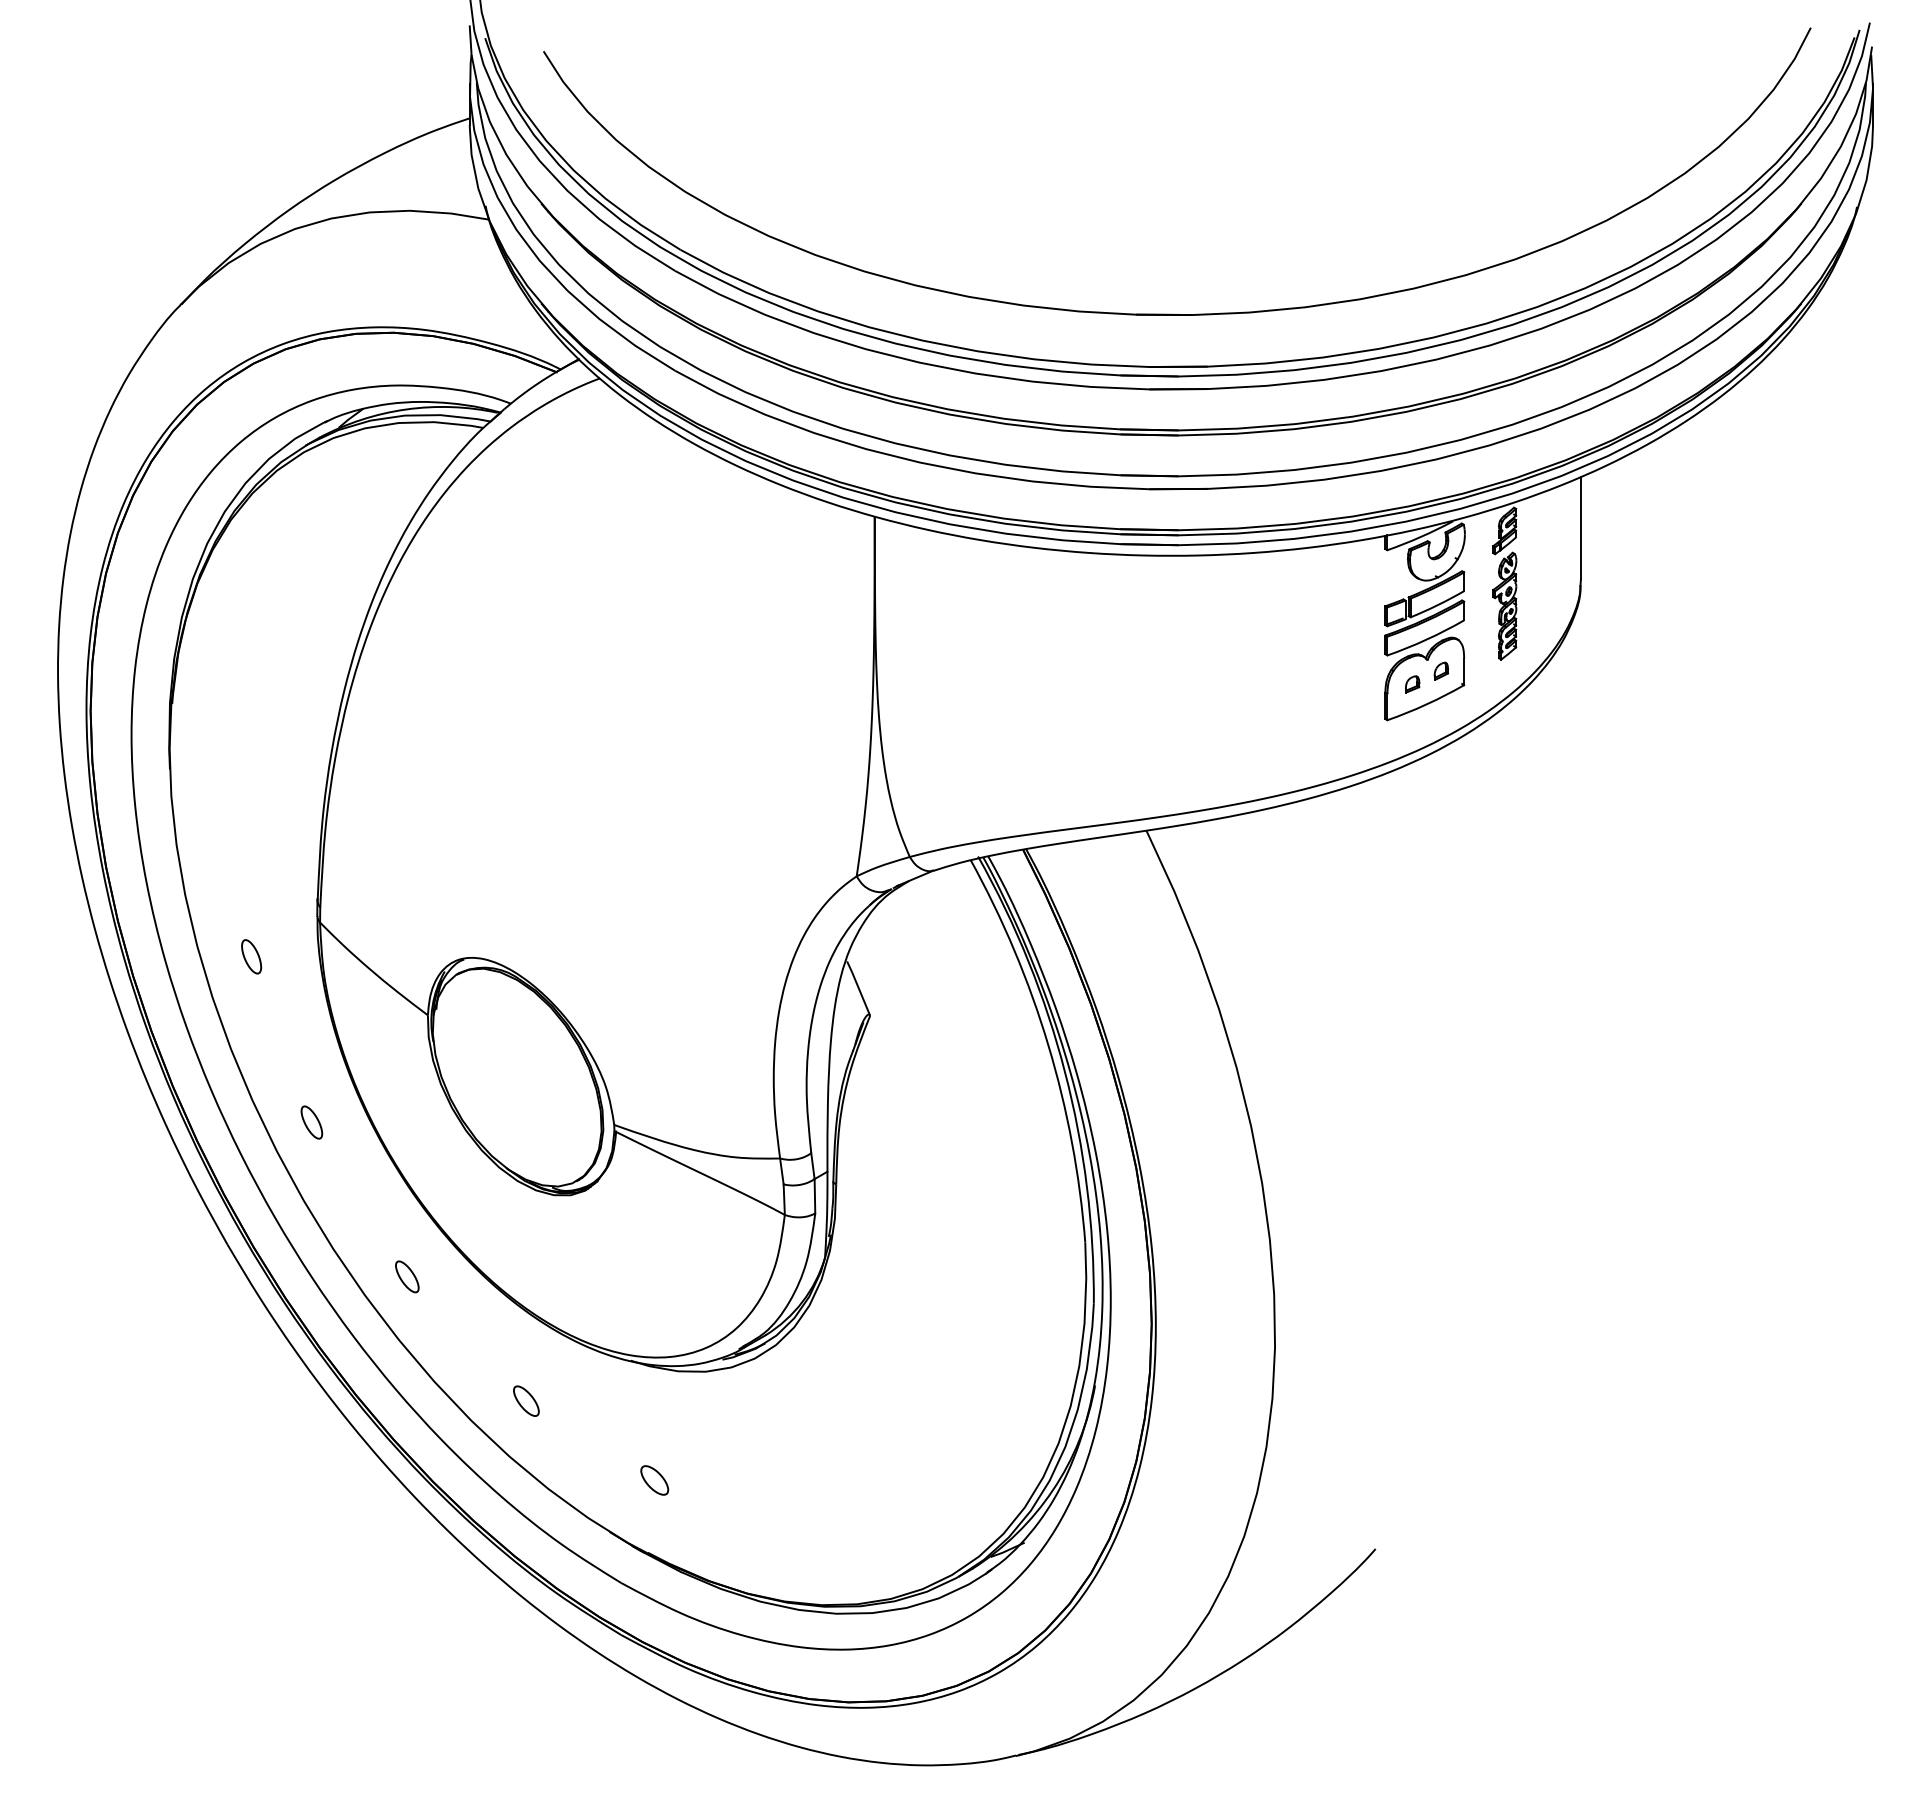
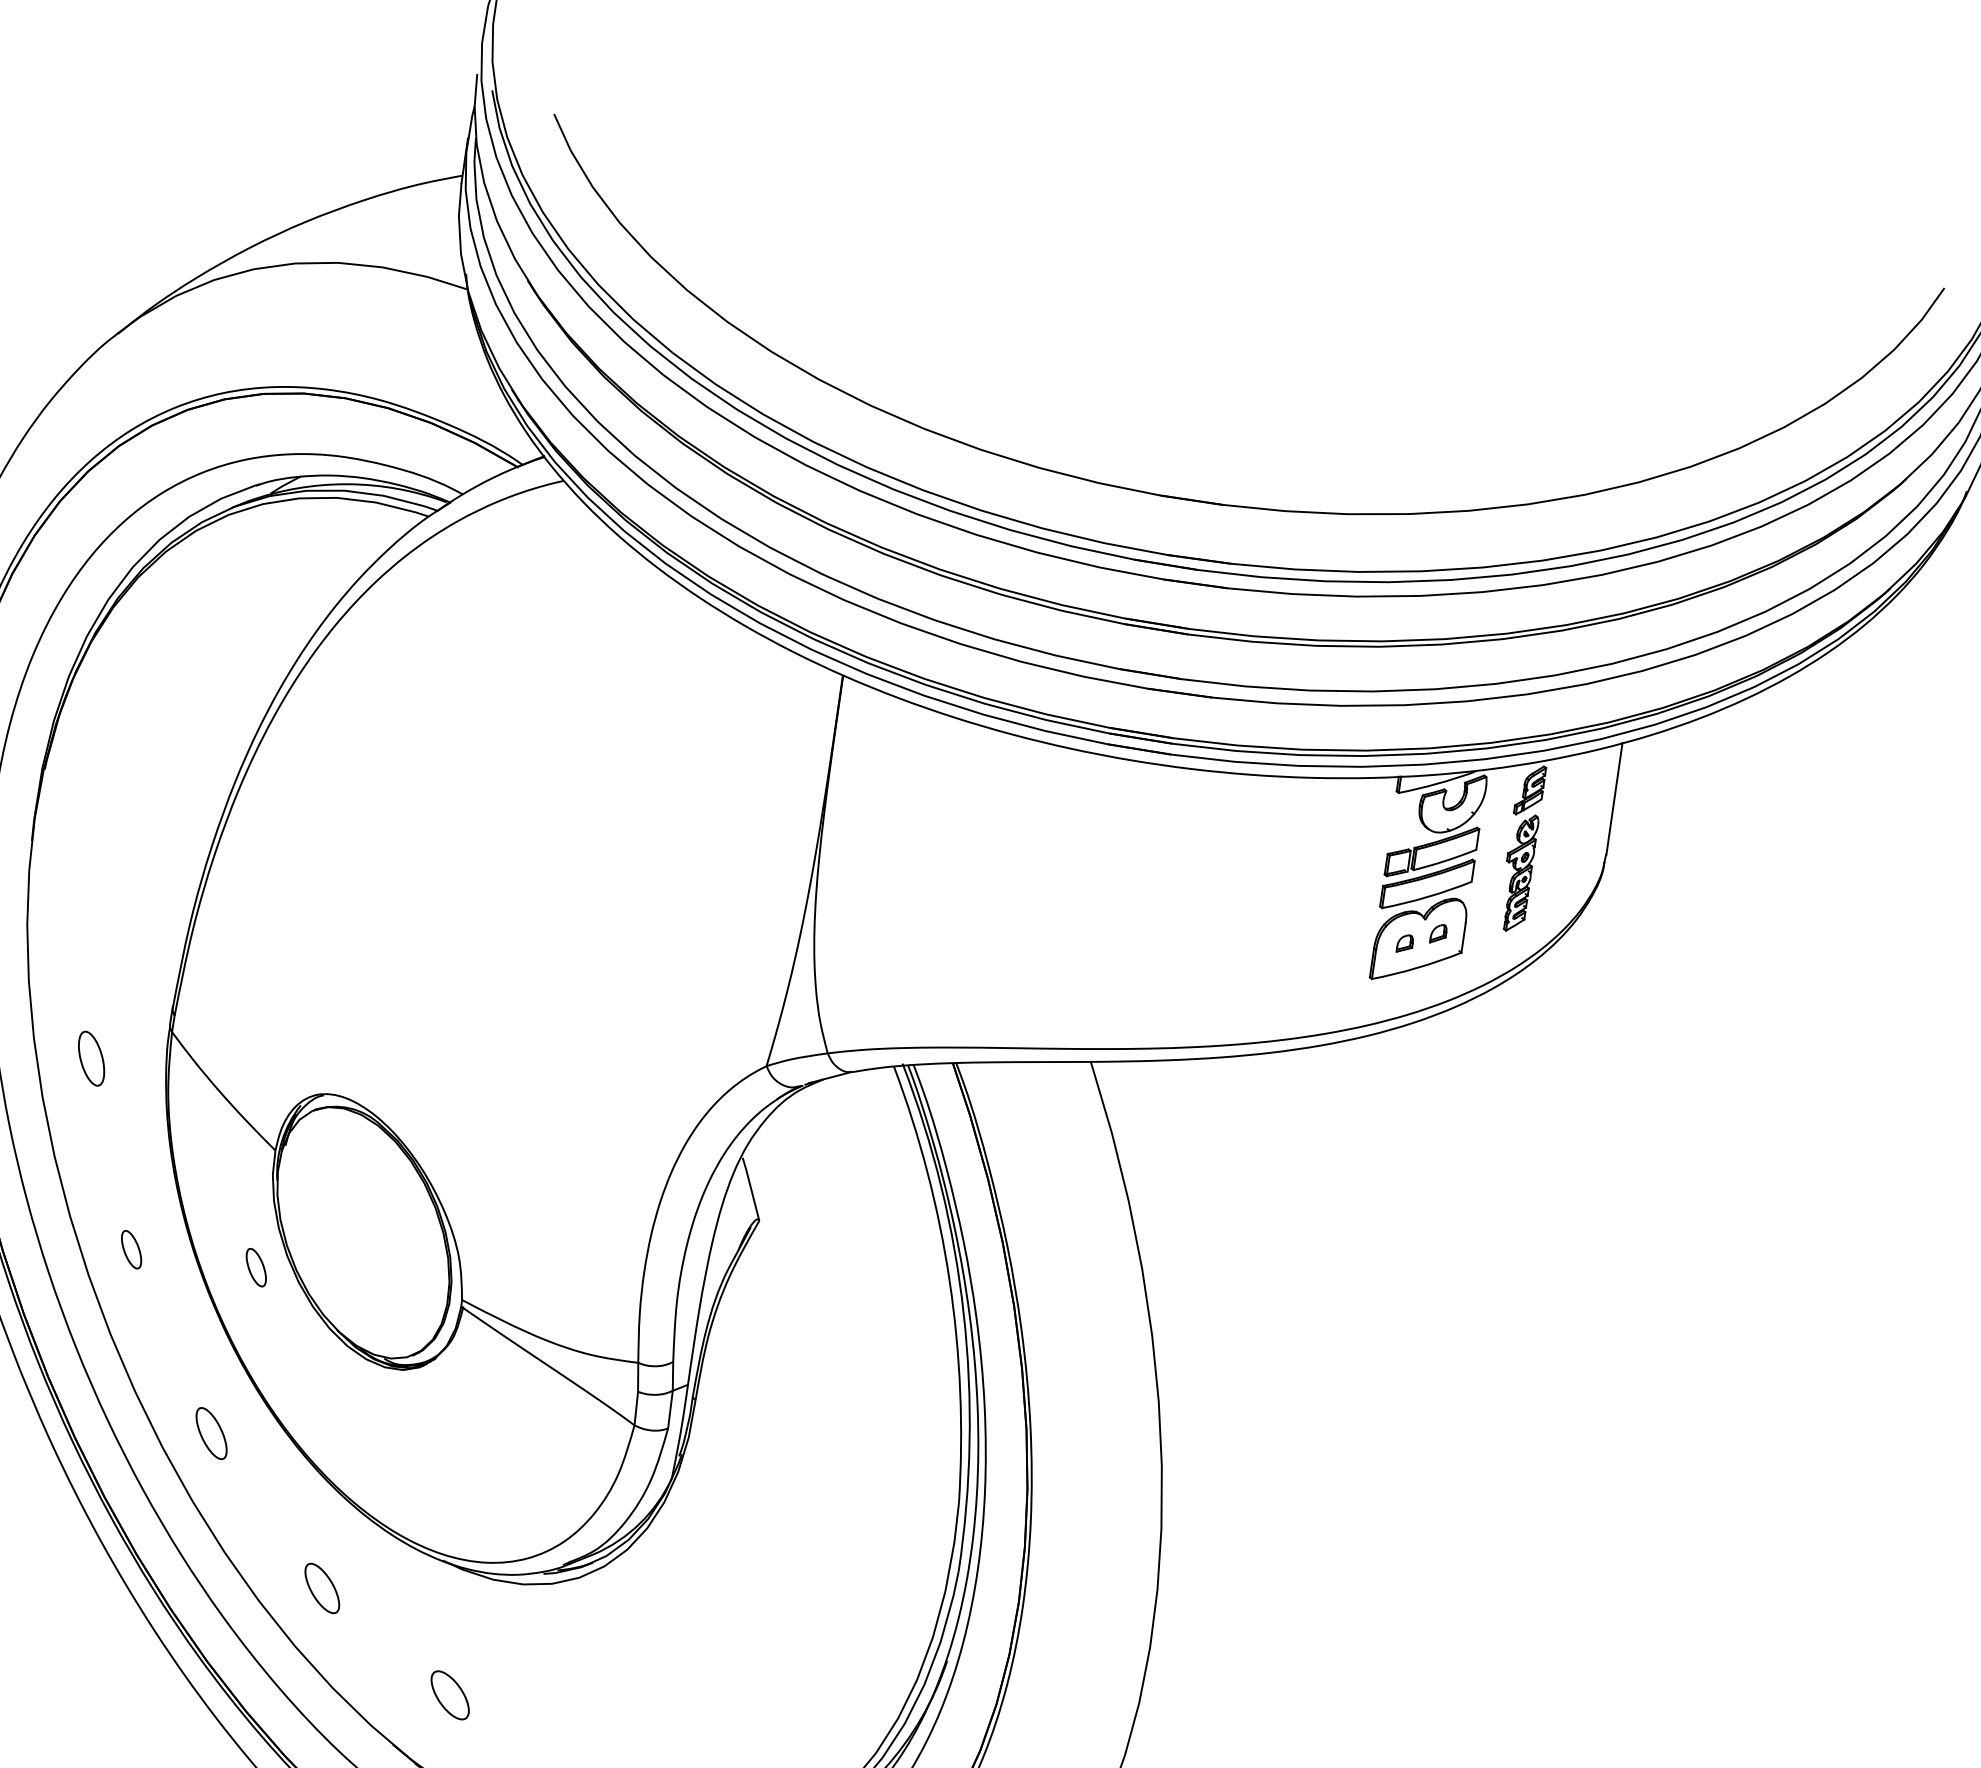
part: (251, 956) -> (91, 1058), size x1.4
part: (425, 1122) -> (255, 1267), added
part: (407, 1276) -> (211, 1433), size x1.4
part: (526, 1400) -> (322, 1587), size x1.4
part: (654, 1480) -> (450, 1695), size x1.4

